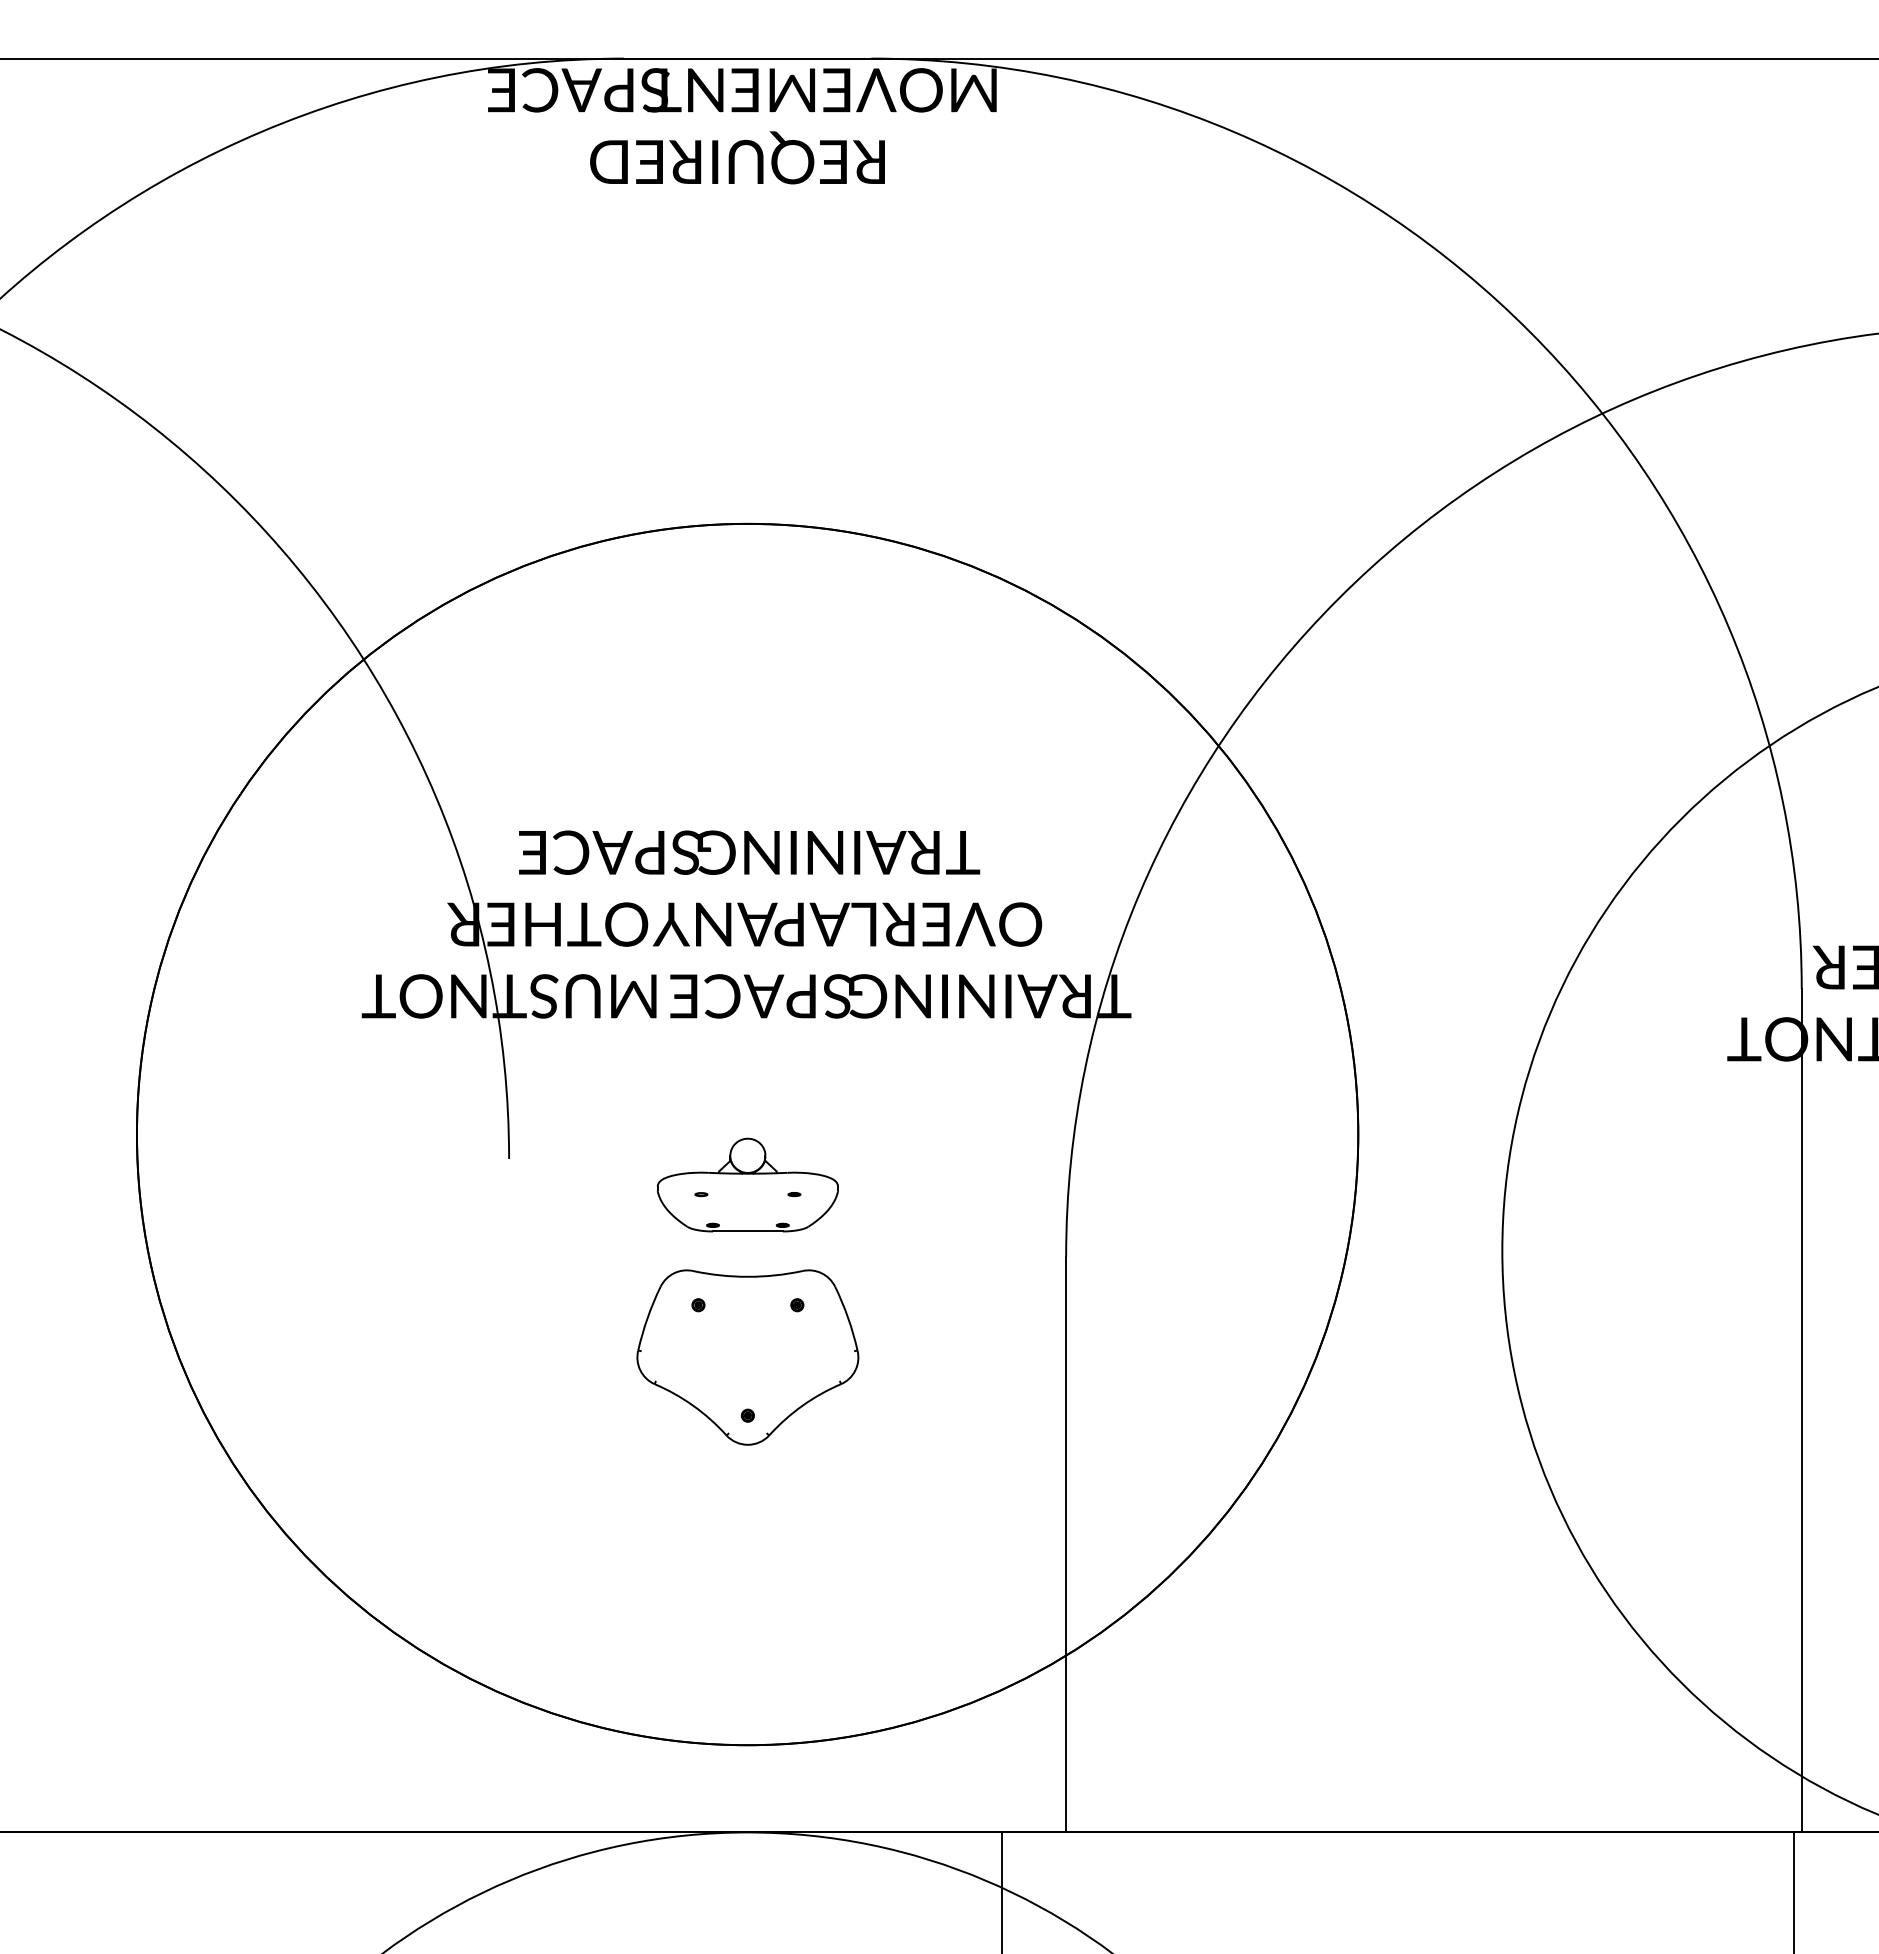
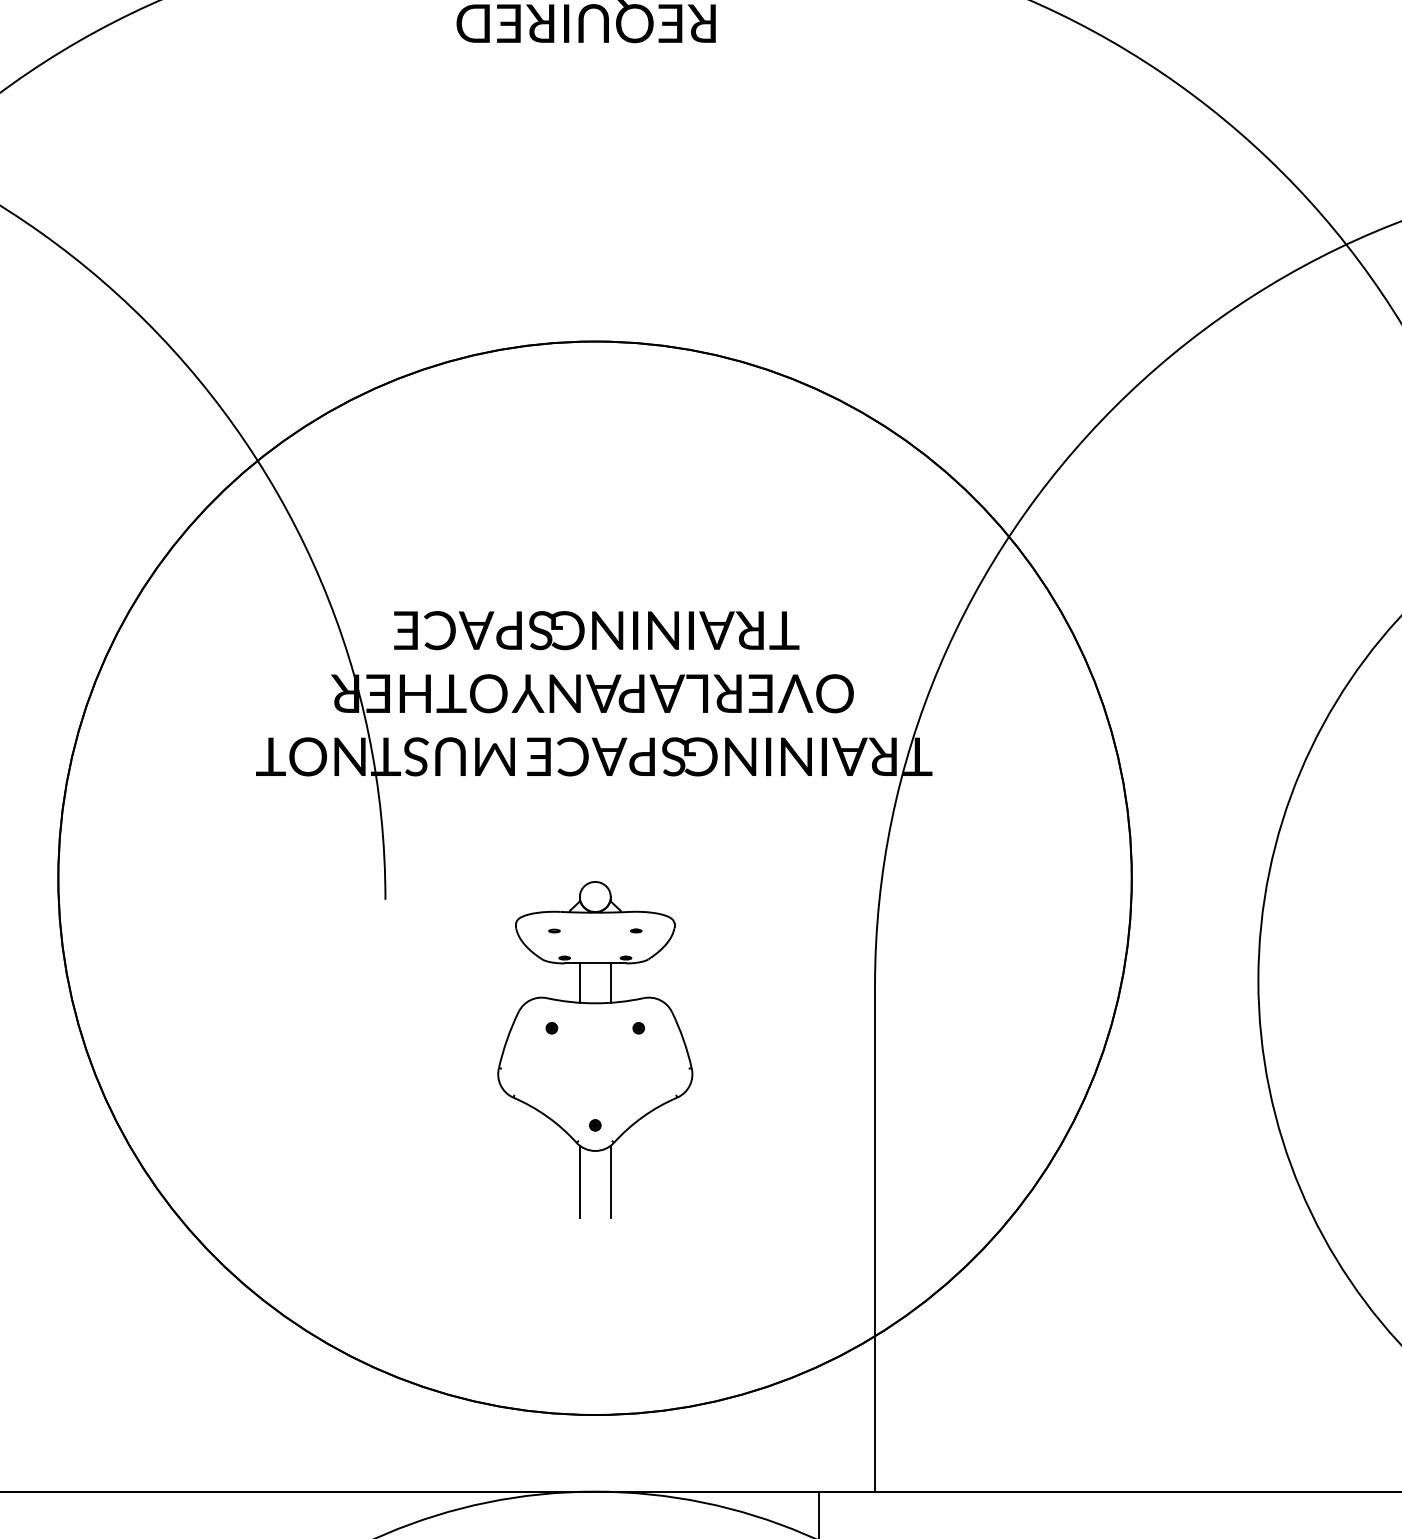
line: (730, 1253) -> (580, 982), added
line: (765, 1253) -> (610, 982), added
line: (730, 1479) -> (580, 1181), added
line: (765, 1479) -> (610, 1181), added

